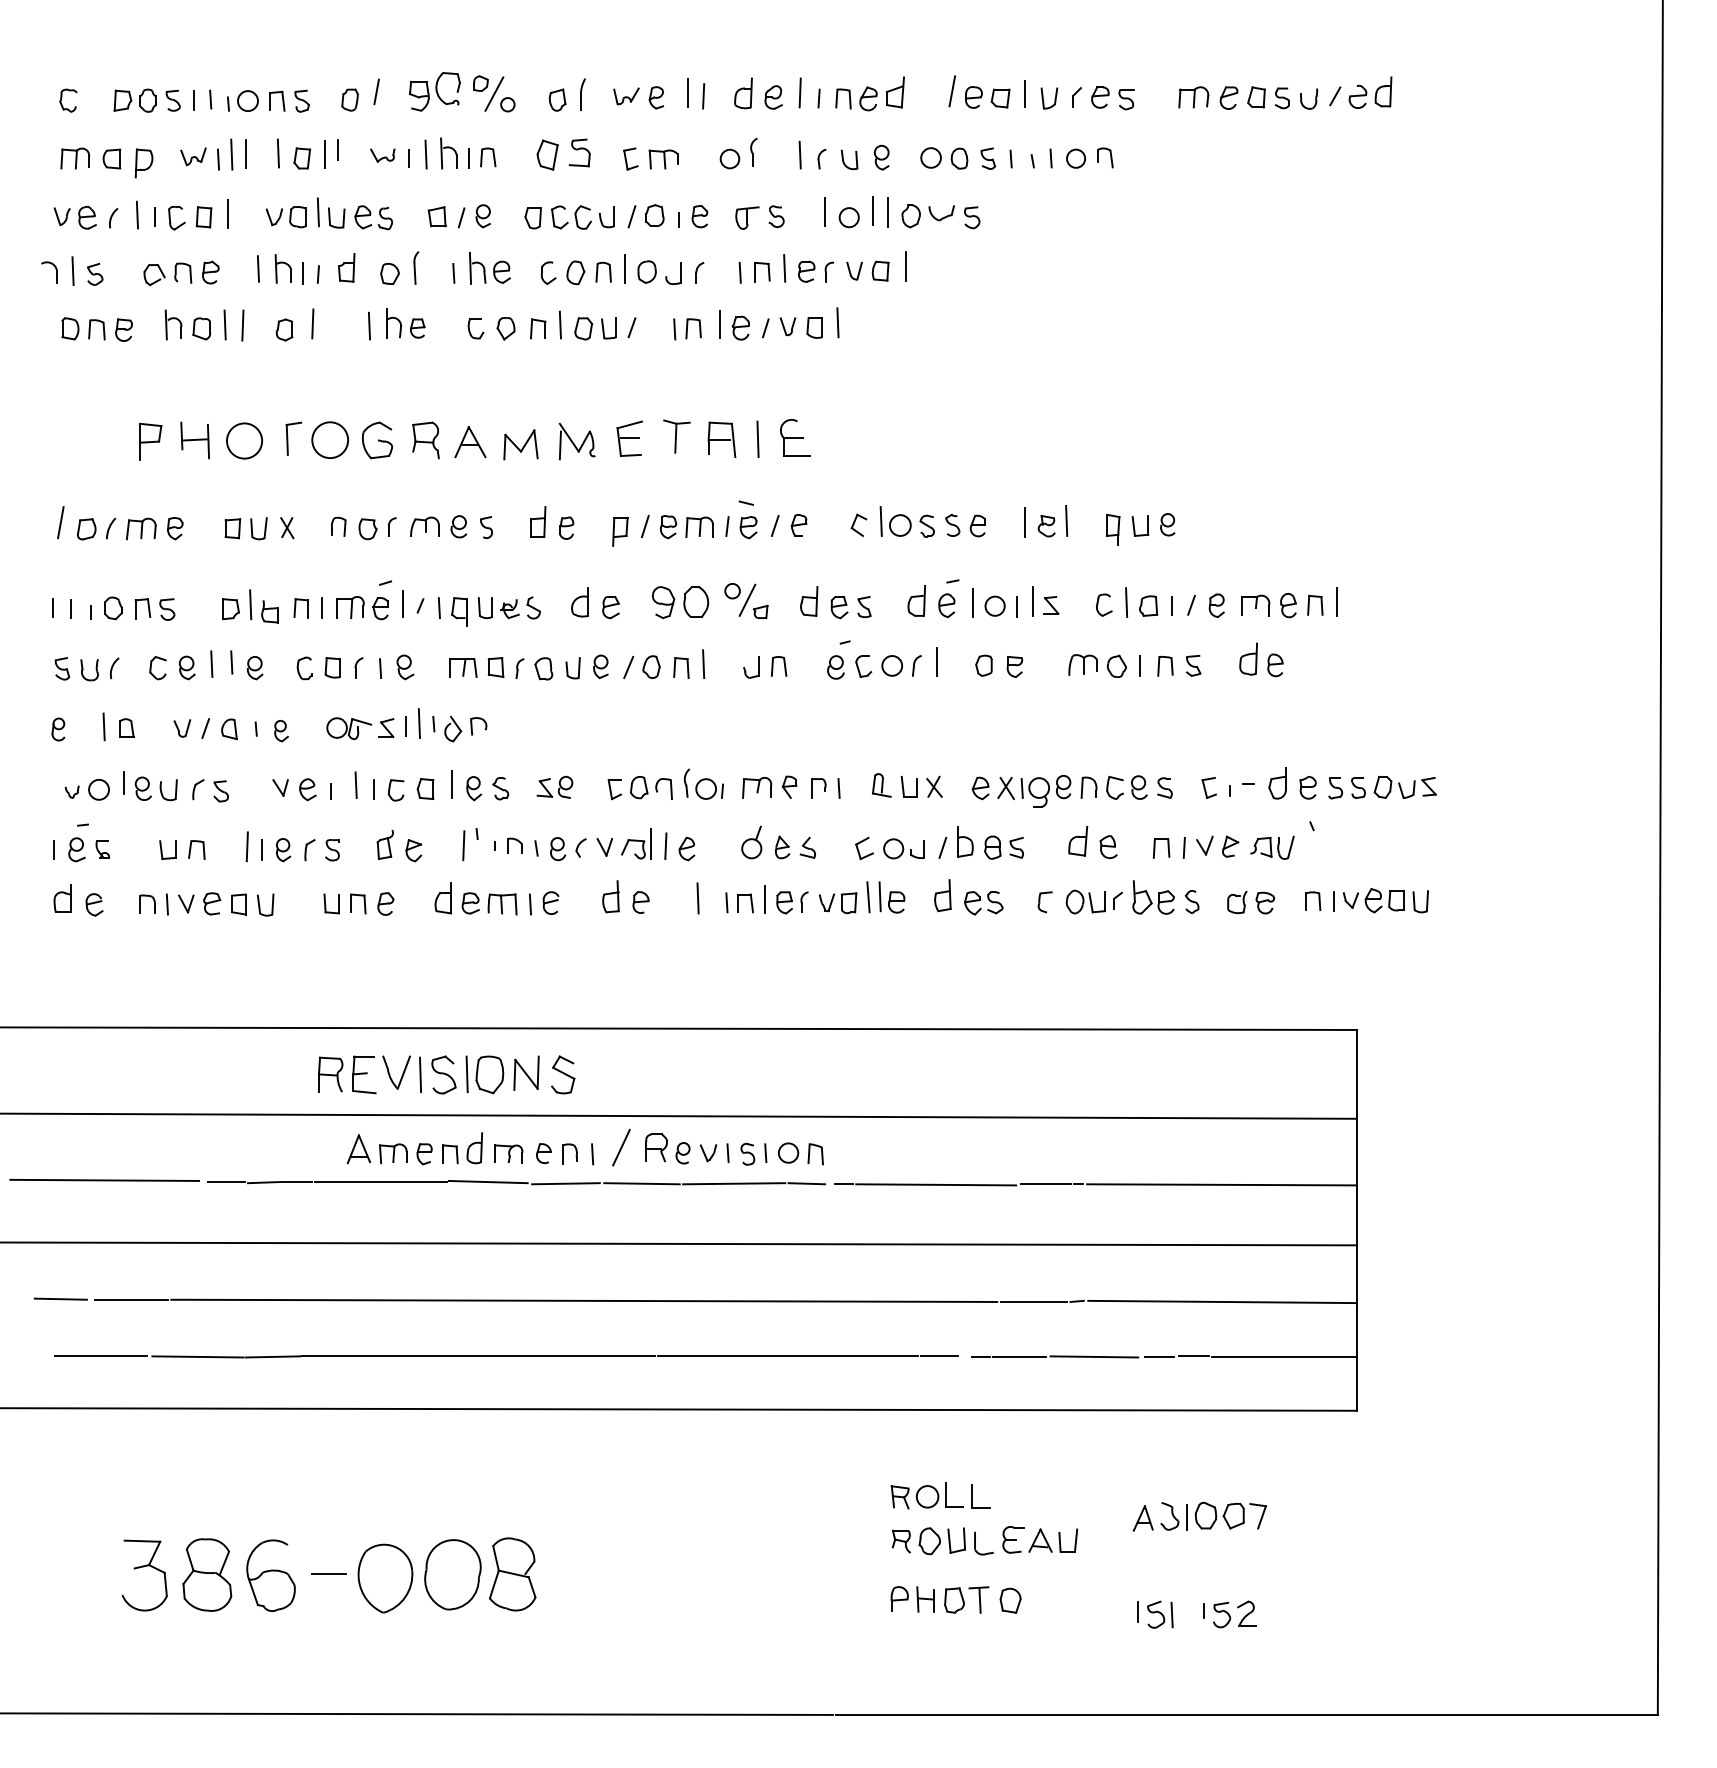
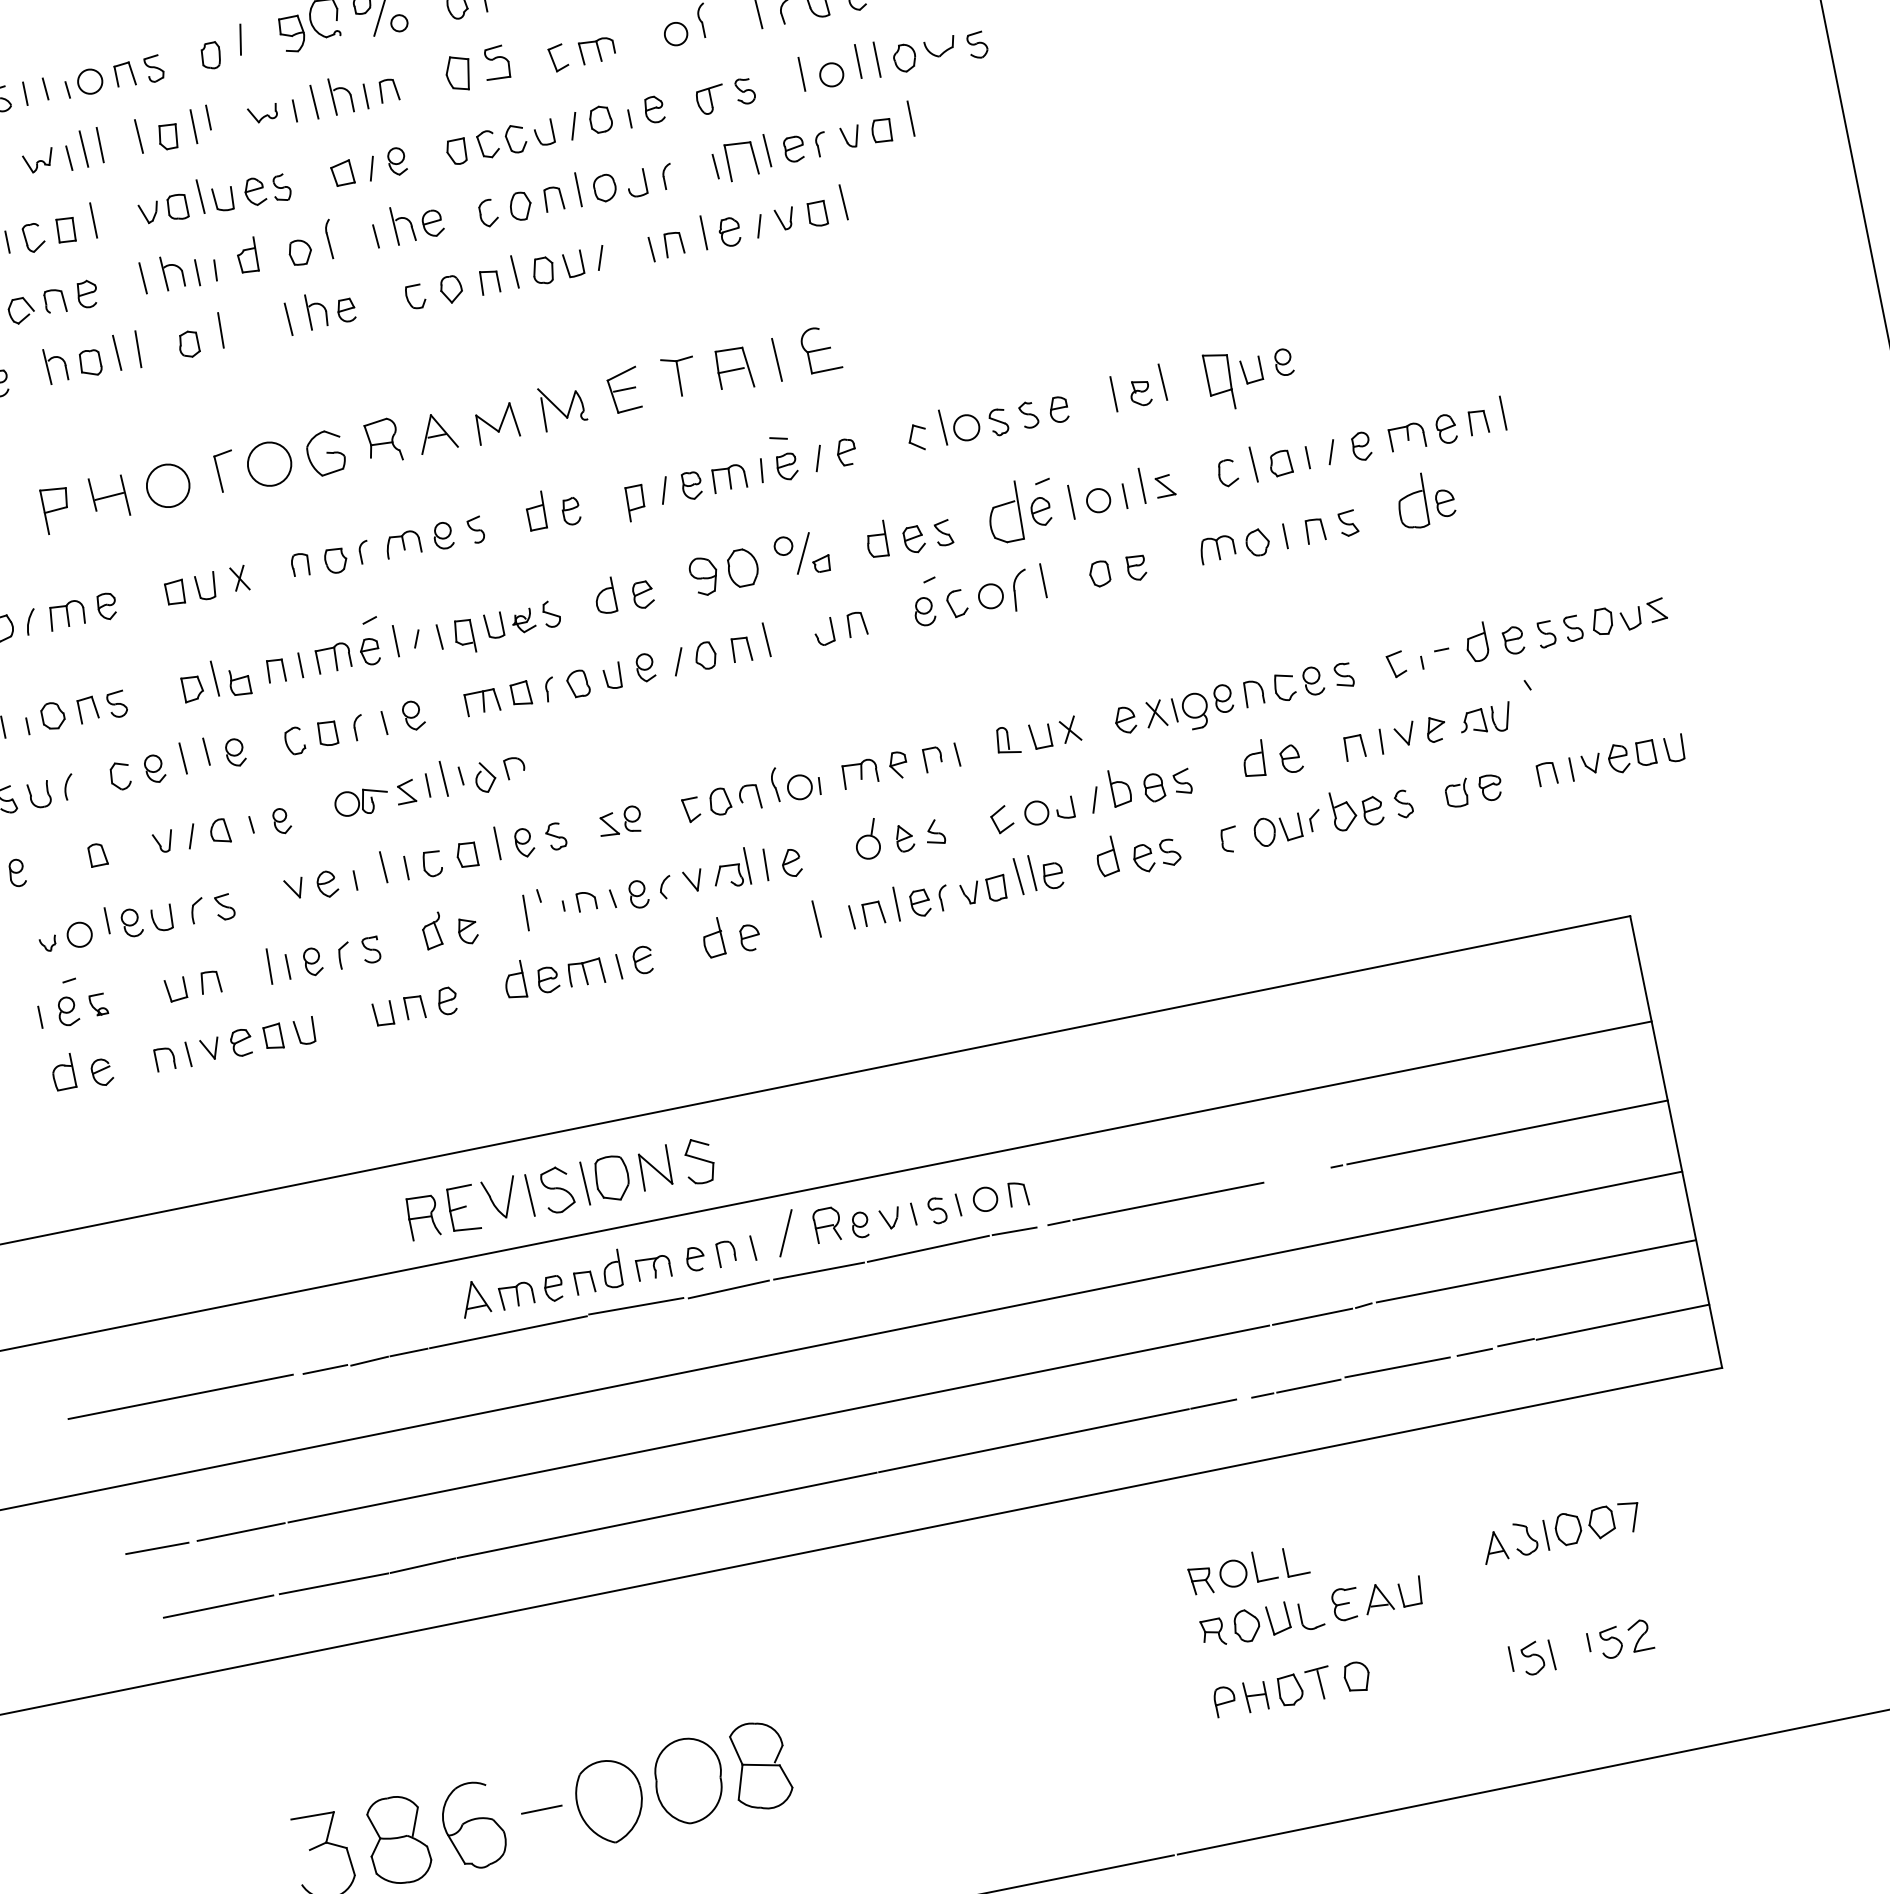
part: (762, 272) -> (742, 160), size x1.6
part: (1113, 529) -> (1220, 381), size x1.6
part: (916, 600) -> (1003, 512), size x1.6
part: (1248, 658) -> (1411, 501), size x1.4
part: (916, 665) -> (1019, 589), size x1.6
line: (103, 726) -> (69, 858), removed
line: (1045, 1184) -> (1297, 1174), removed

